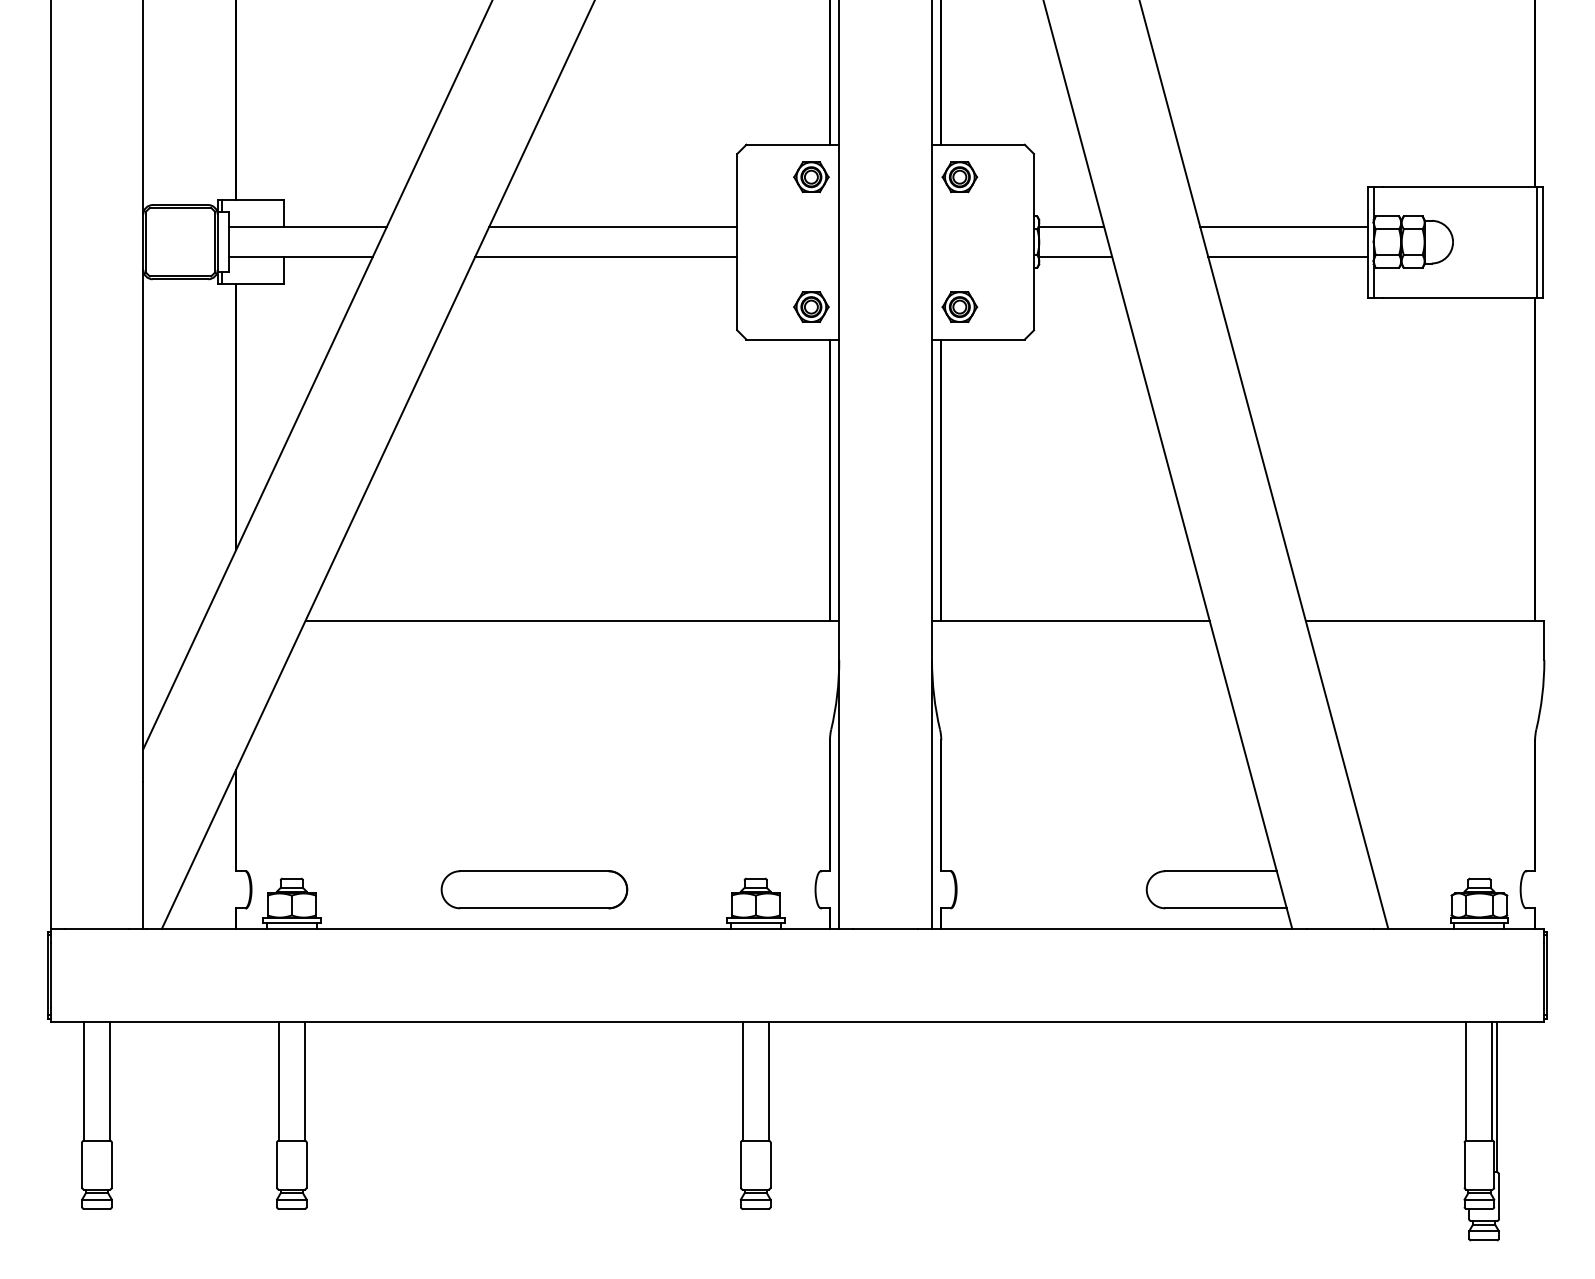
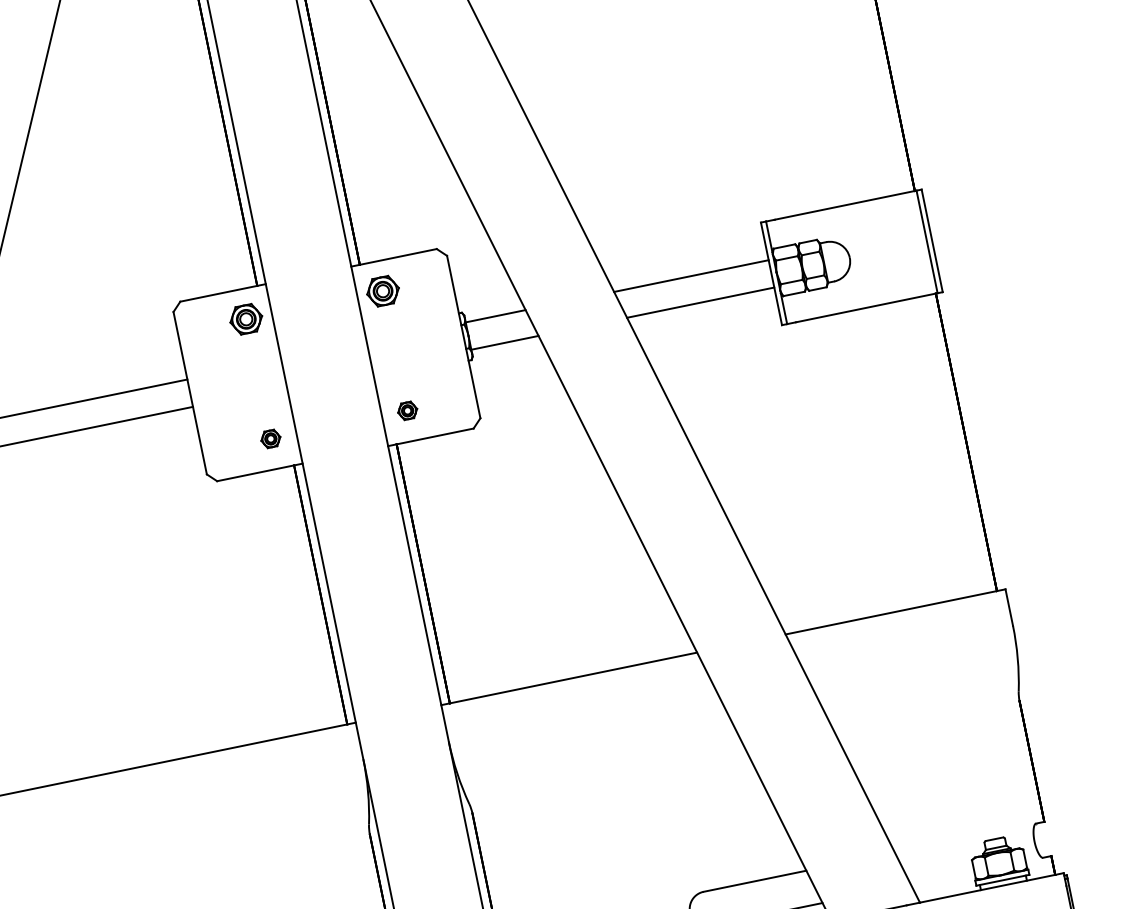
part: (811, 306) -> (270, 438), size x0.6
part: (959, 306) -> (407, 410), size x0.6

